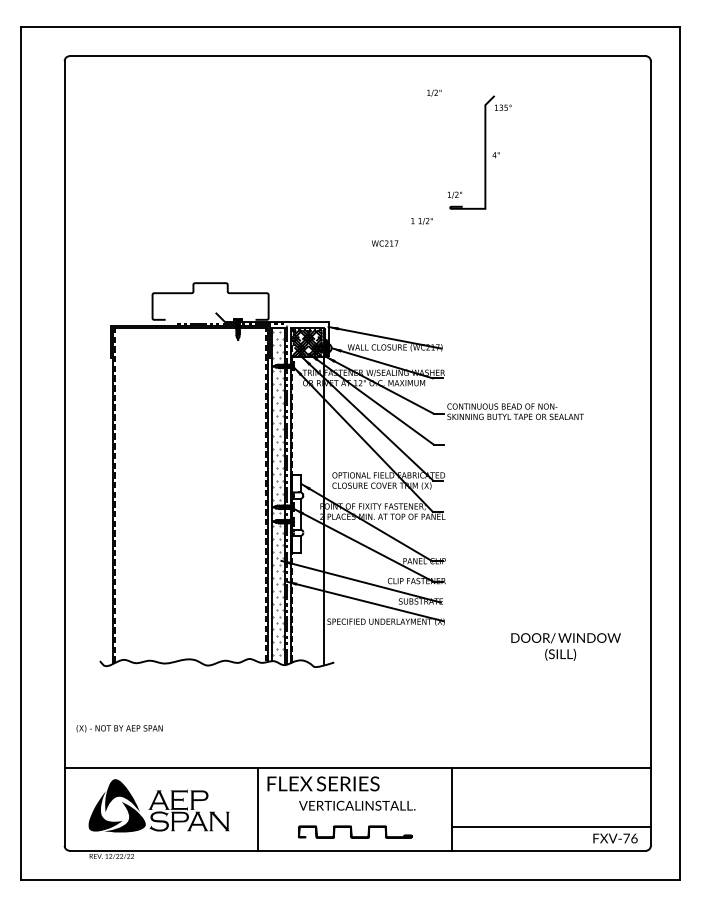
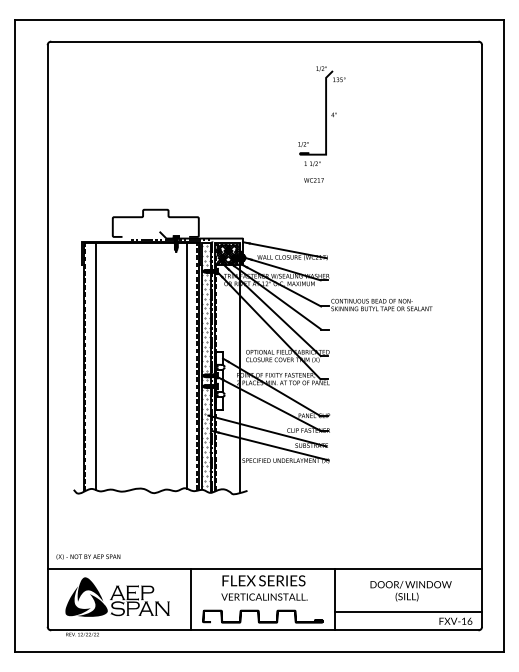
part: (479, 152) -> (321, 112), moved
text: (385, 243) -> (314, 180), moved
line: (252, 493) -> (186, 365), added
line: (129, 494) -> (95, 366), added
text: (565, 646) -> (410, 590), moved
text: (119, 728) -> (88, 556), moved
text: (323, 783) -> (263, 580), moved
part: (355, 831) -> (263, 616), size x1.43
text: (626, 838) -> (464, 621), FXV-76 -> FXV-16

